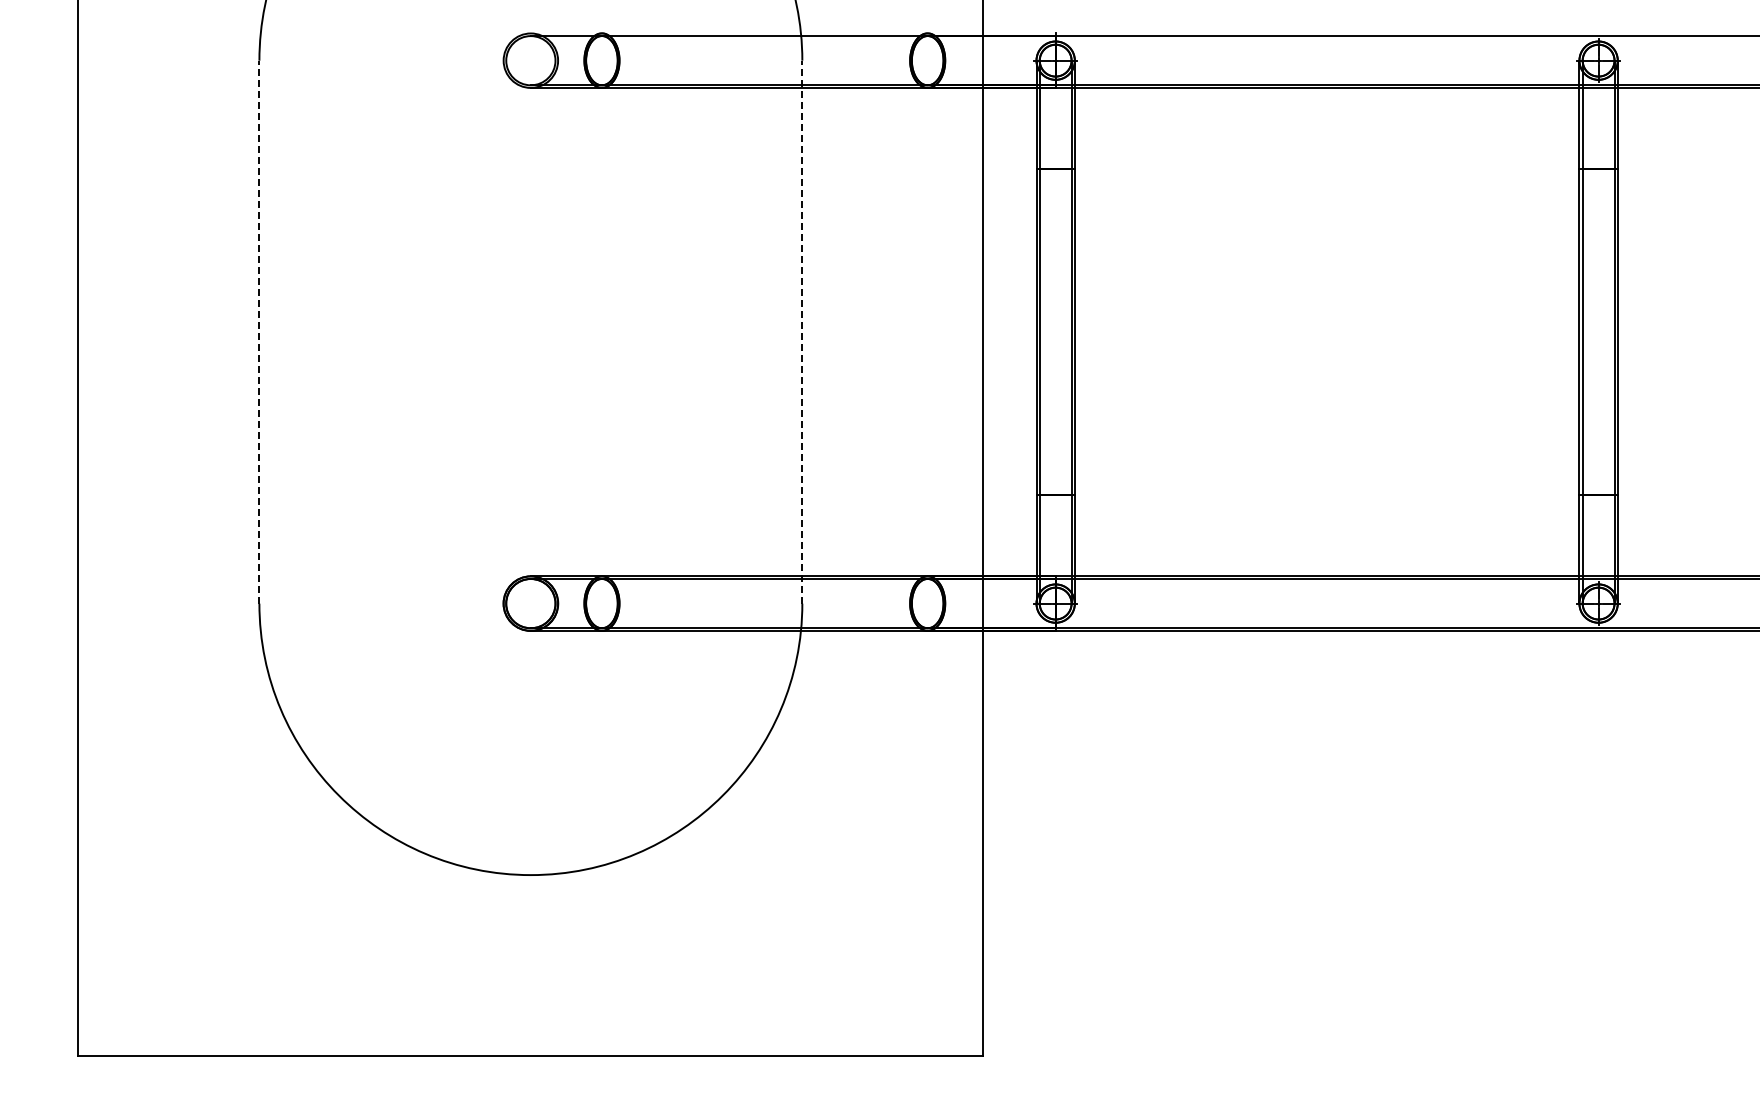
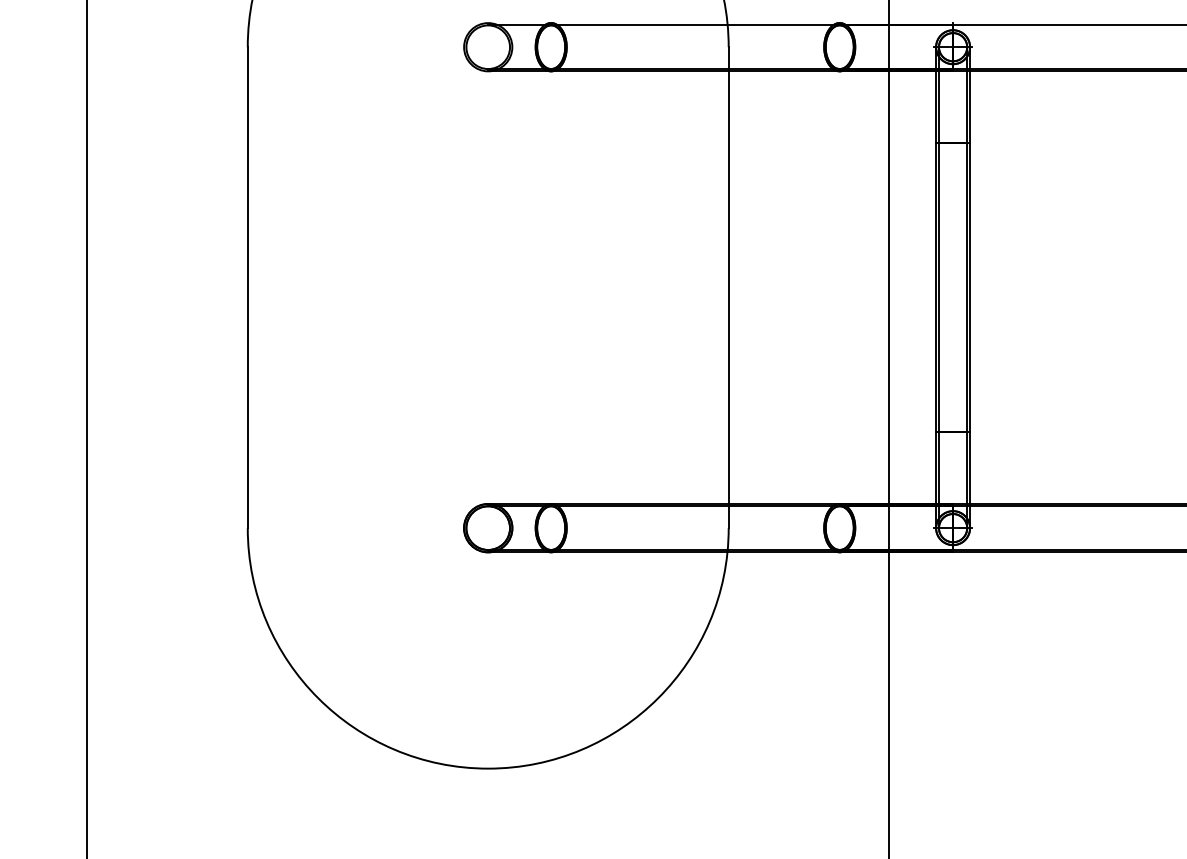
line: (259, 331) -> (247, 287), dashed -> solid
line: (802, 331) -> (728, 287), dashed -> solid

